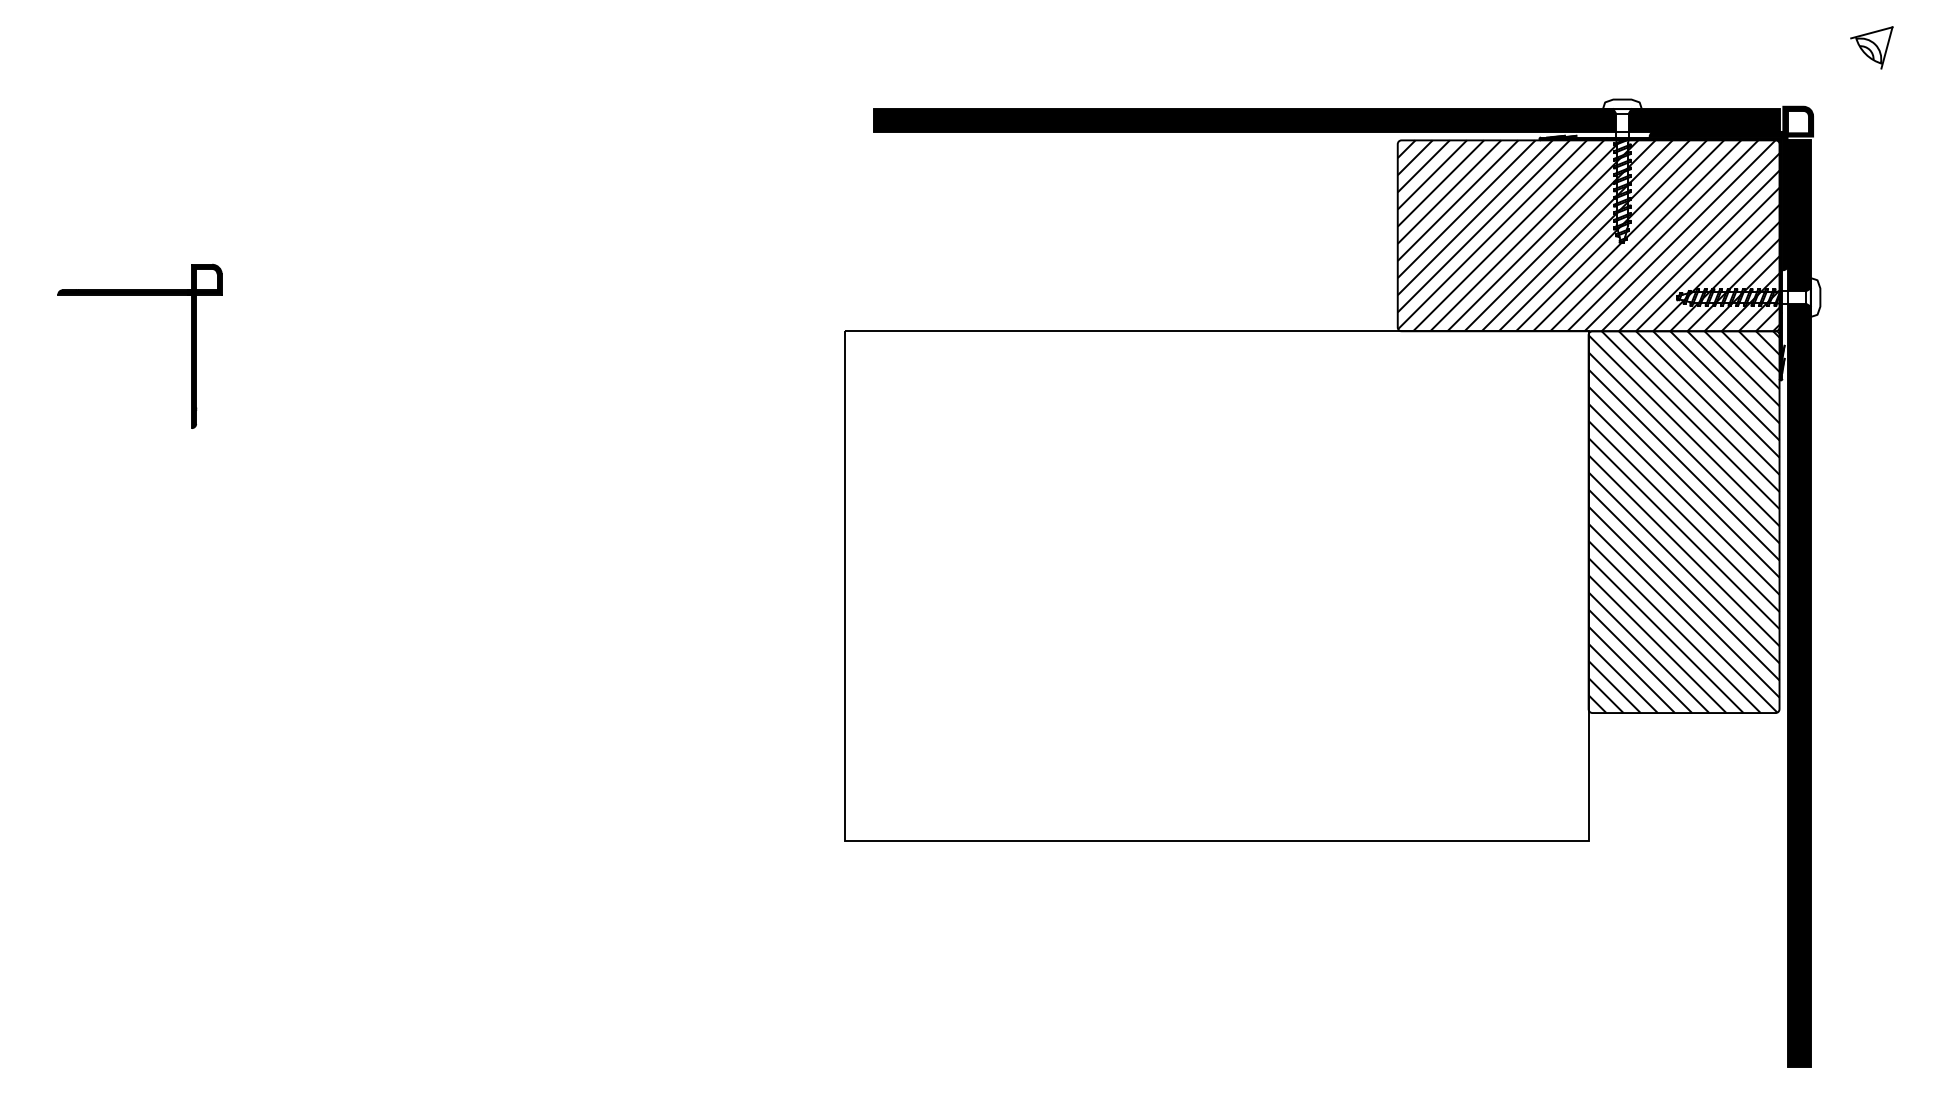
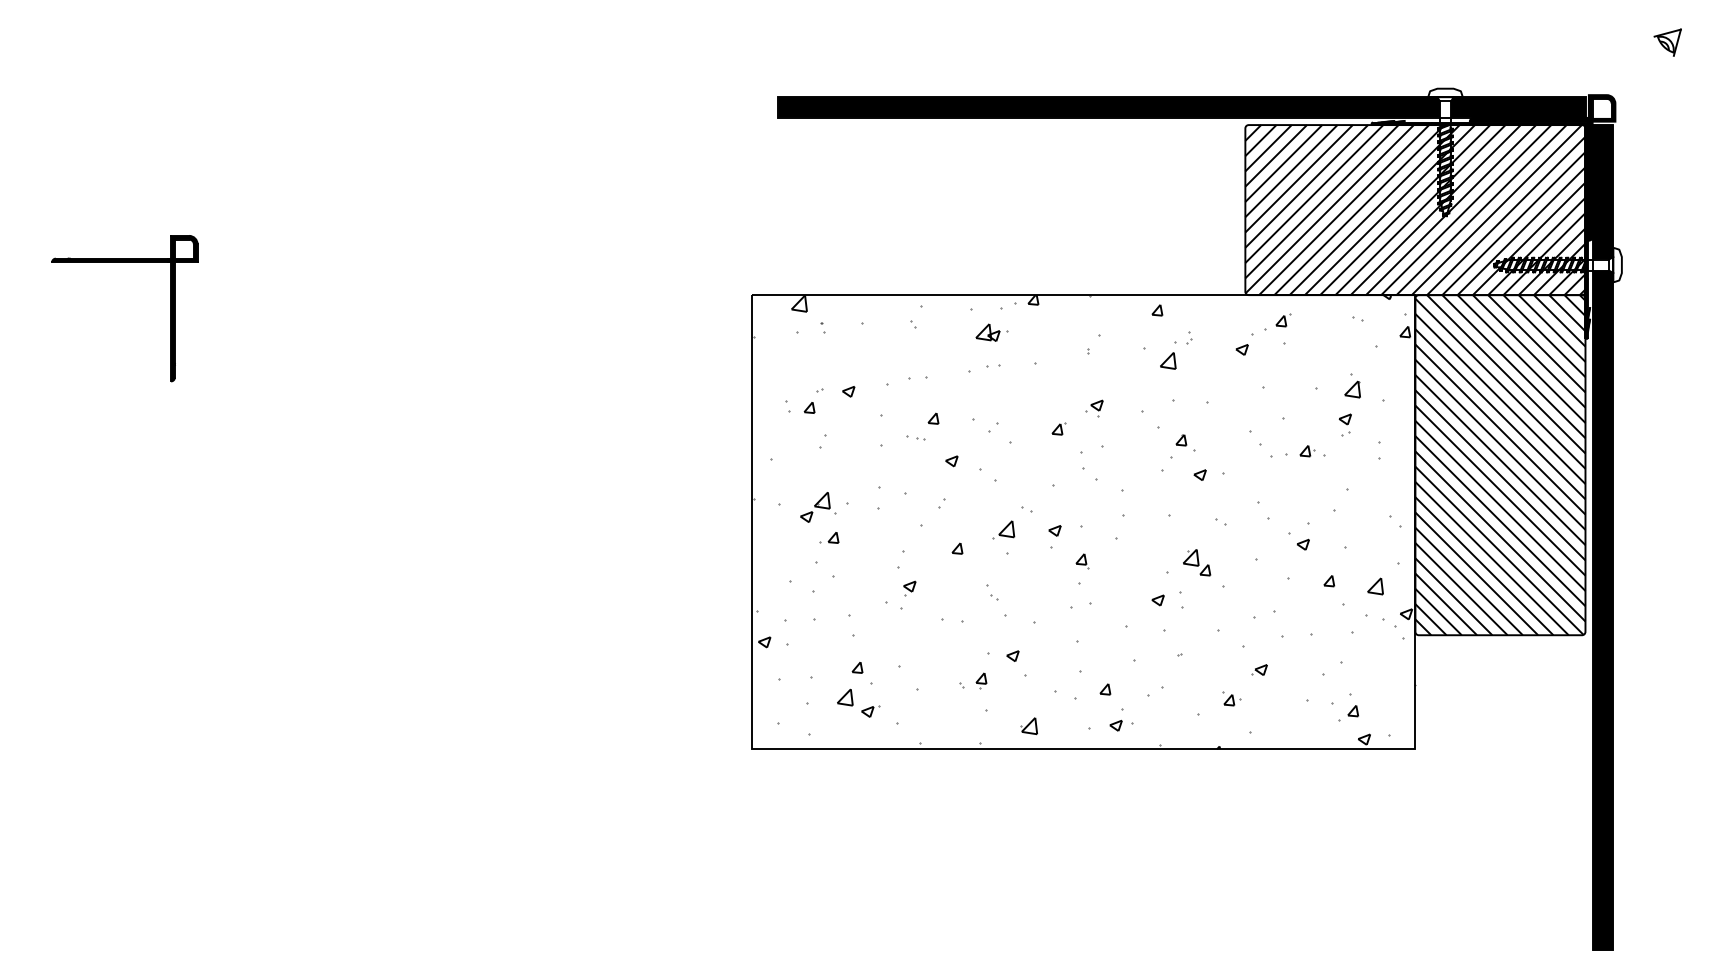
part: (1871, 47) -> (1667, 42), size x0.71
hatch: (1216, 586) -> (1083, 522), added

